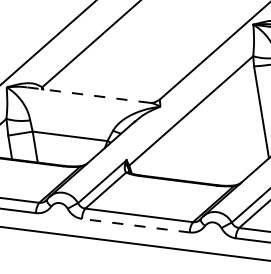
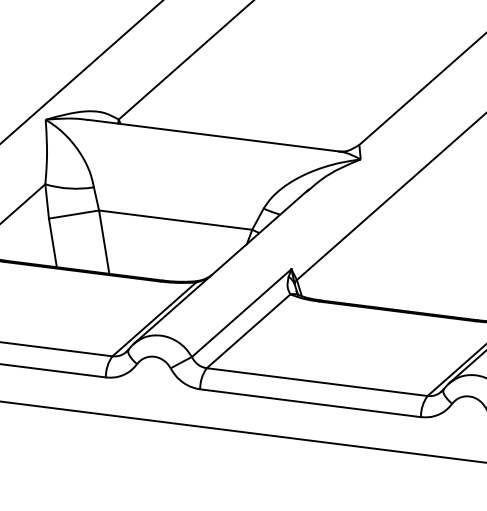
line: (88, 95) -> (213, 136), dashed -> solid
line: (135, 225) -> (309, 402), dashed -> solid

